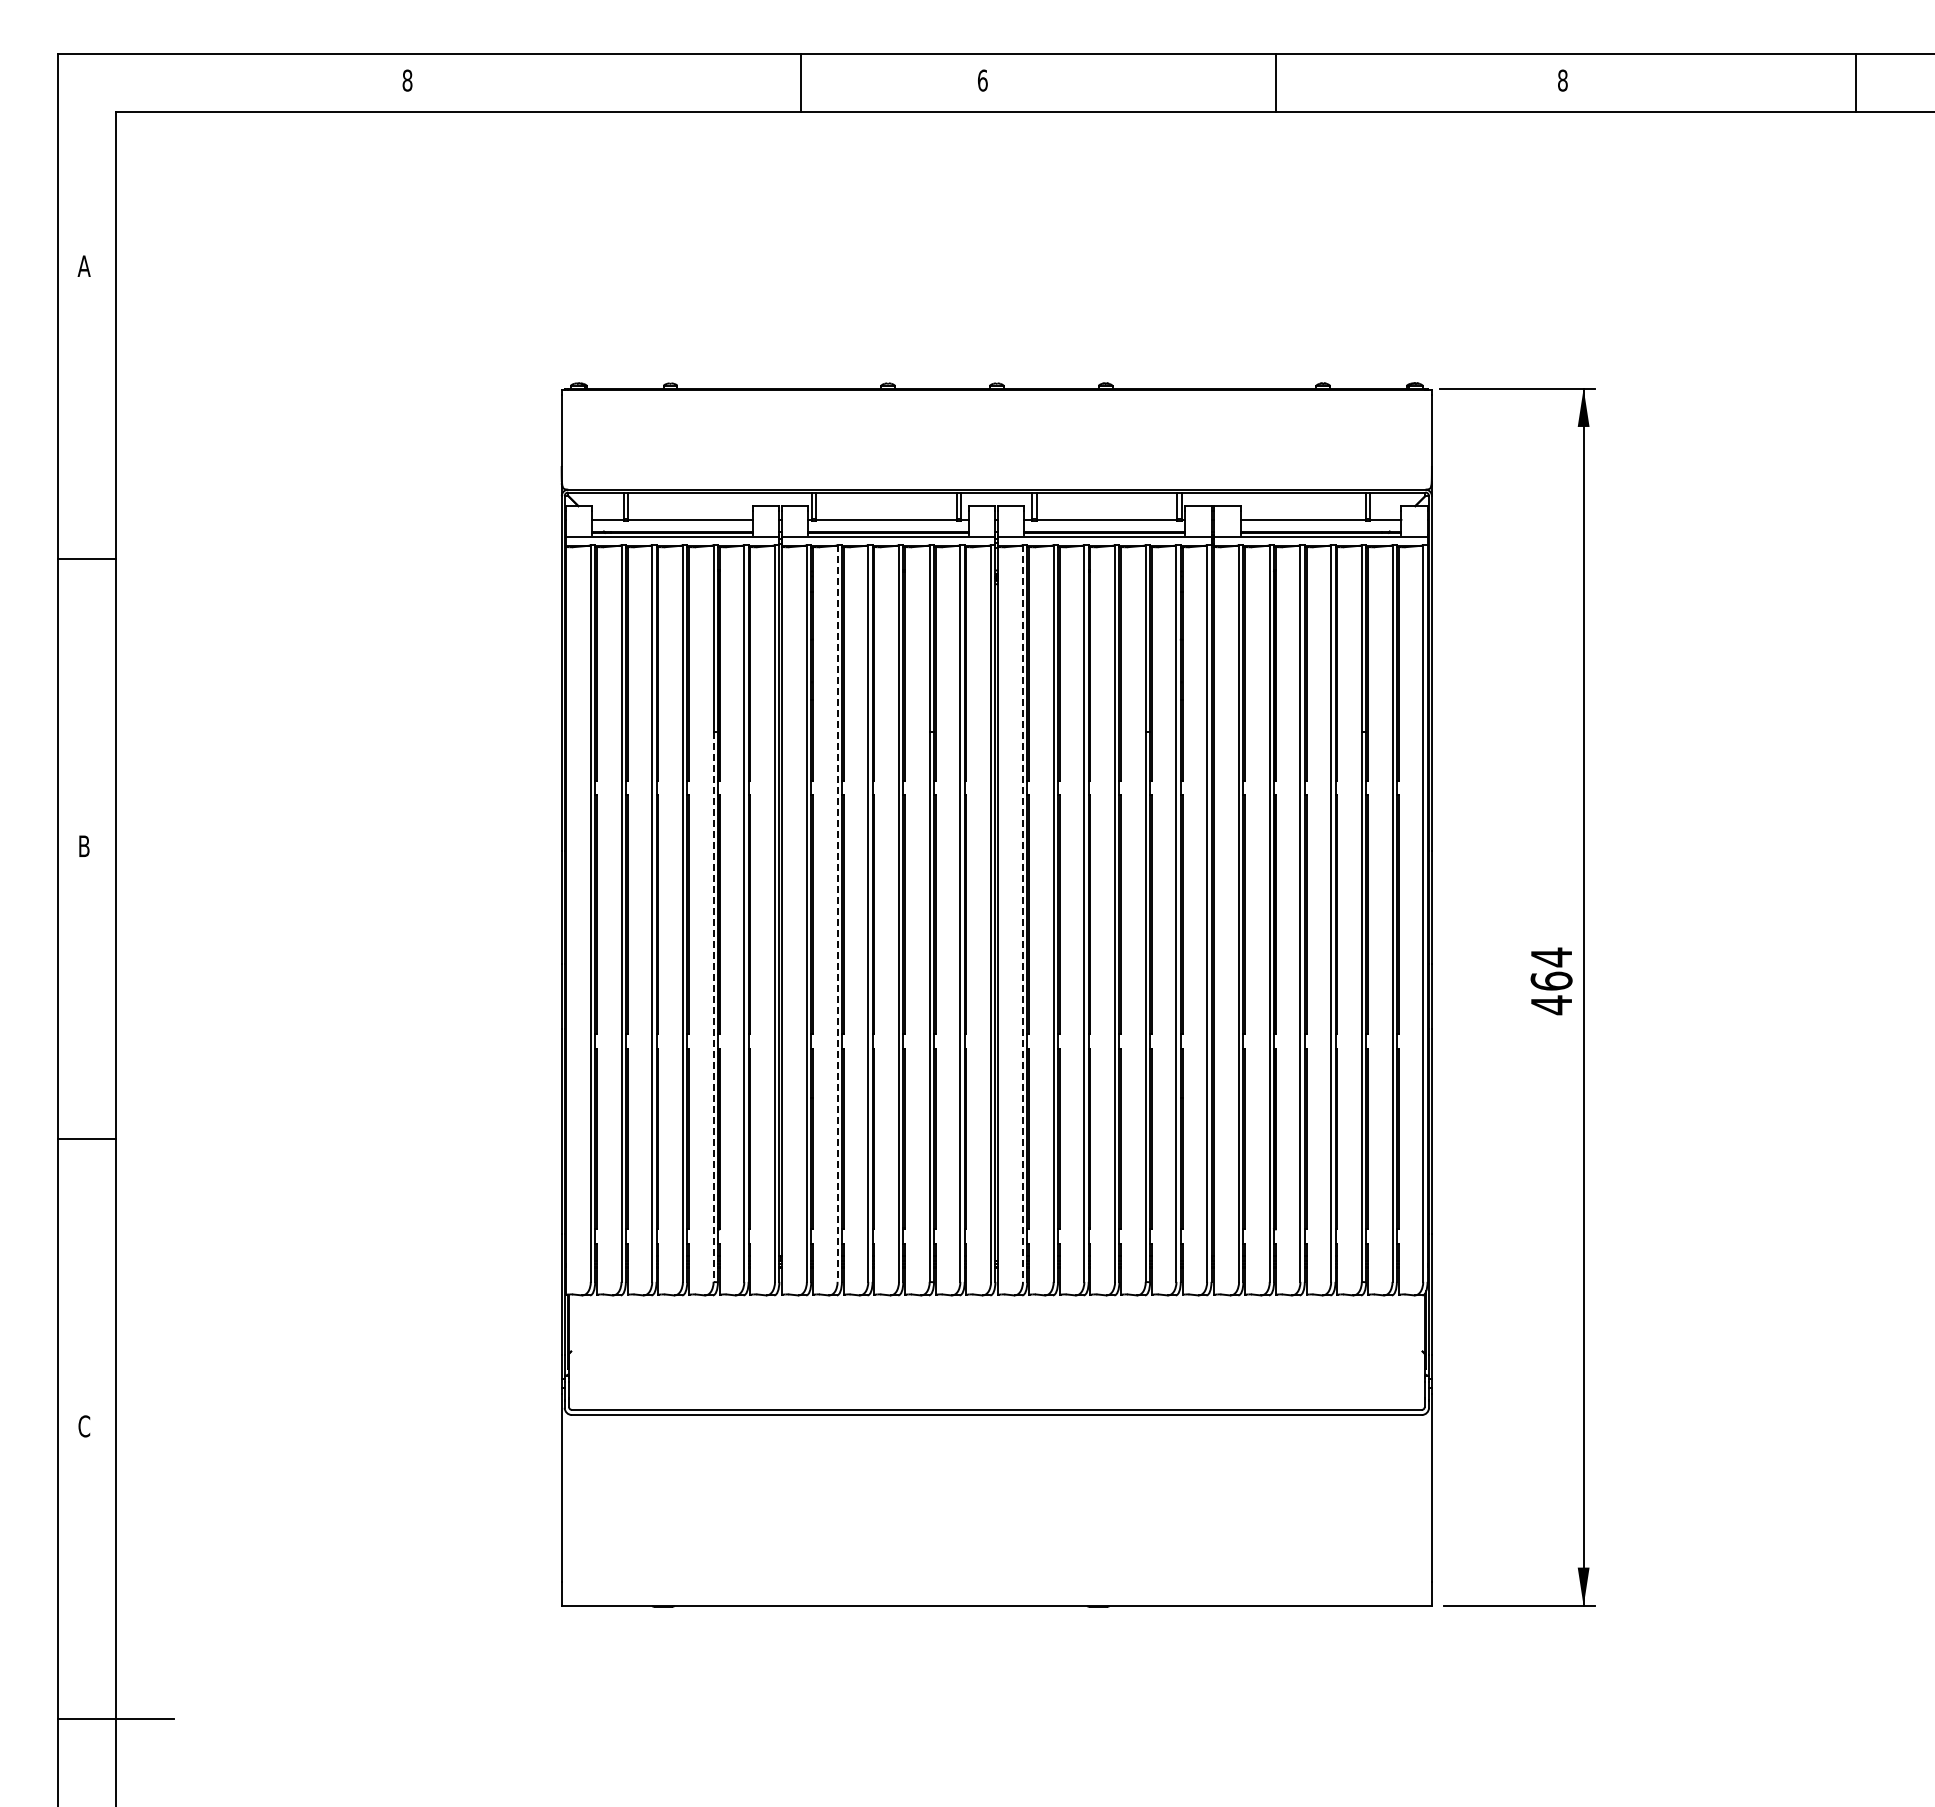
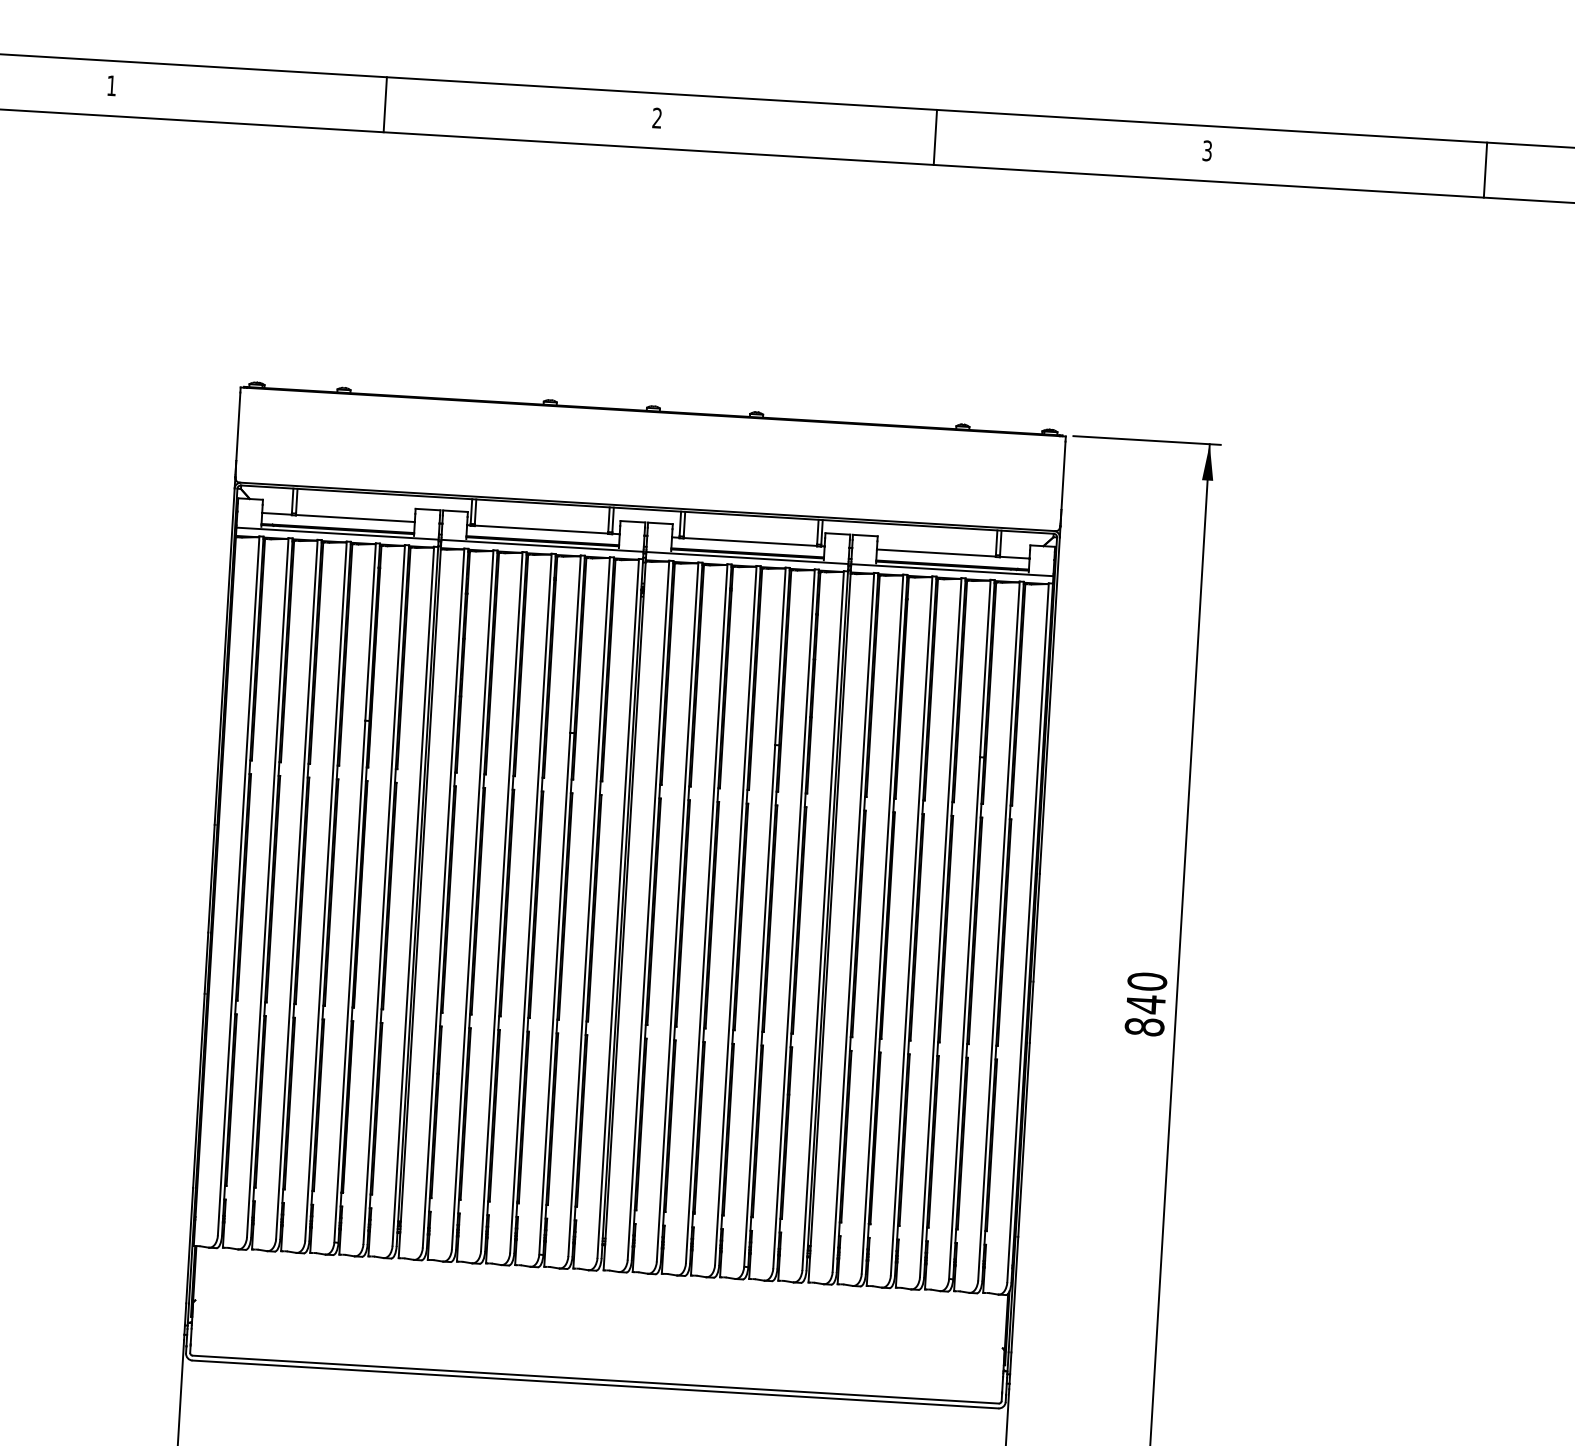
text: (407, 80) -> (111, 85), 8 -> 1
text: (982, 80) -> (657, 118), 6 -> 2
text: (1562, 80) -> (1207, 150), 8 -> 3
line: (801, 83) -> (385, 104), moved
line: (837, 913) -> (472, 899), dashed -> solid
line: (1022, 913) -> (648, 910), dashed -> solid
text: (1551, 981) -> (1145, 1004), 464 -> 840
line: (713, 1006) -> (349, 981), dashed -> solid

